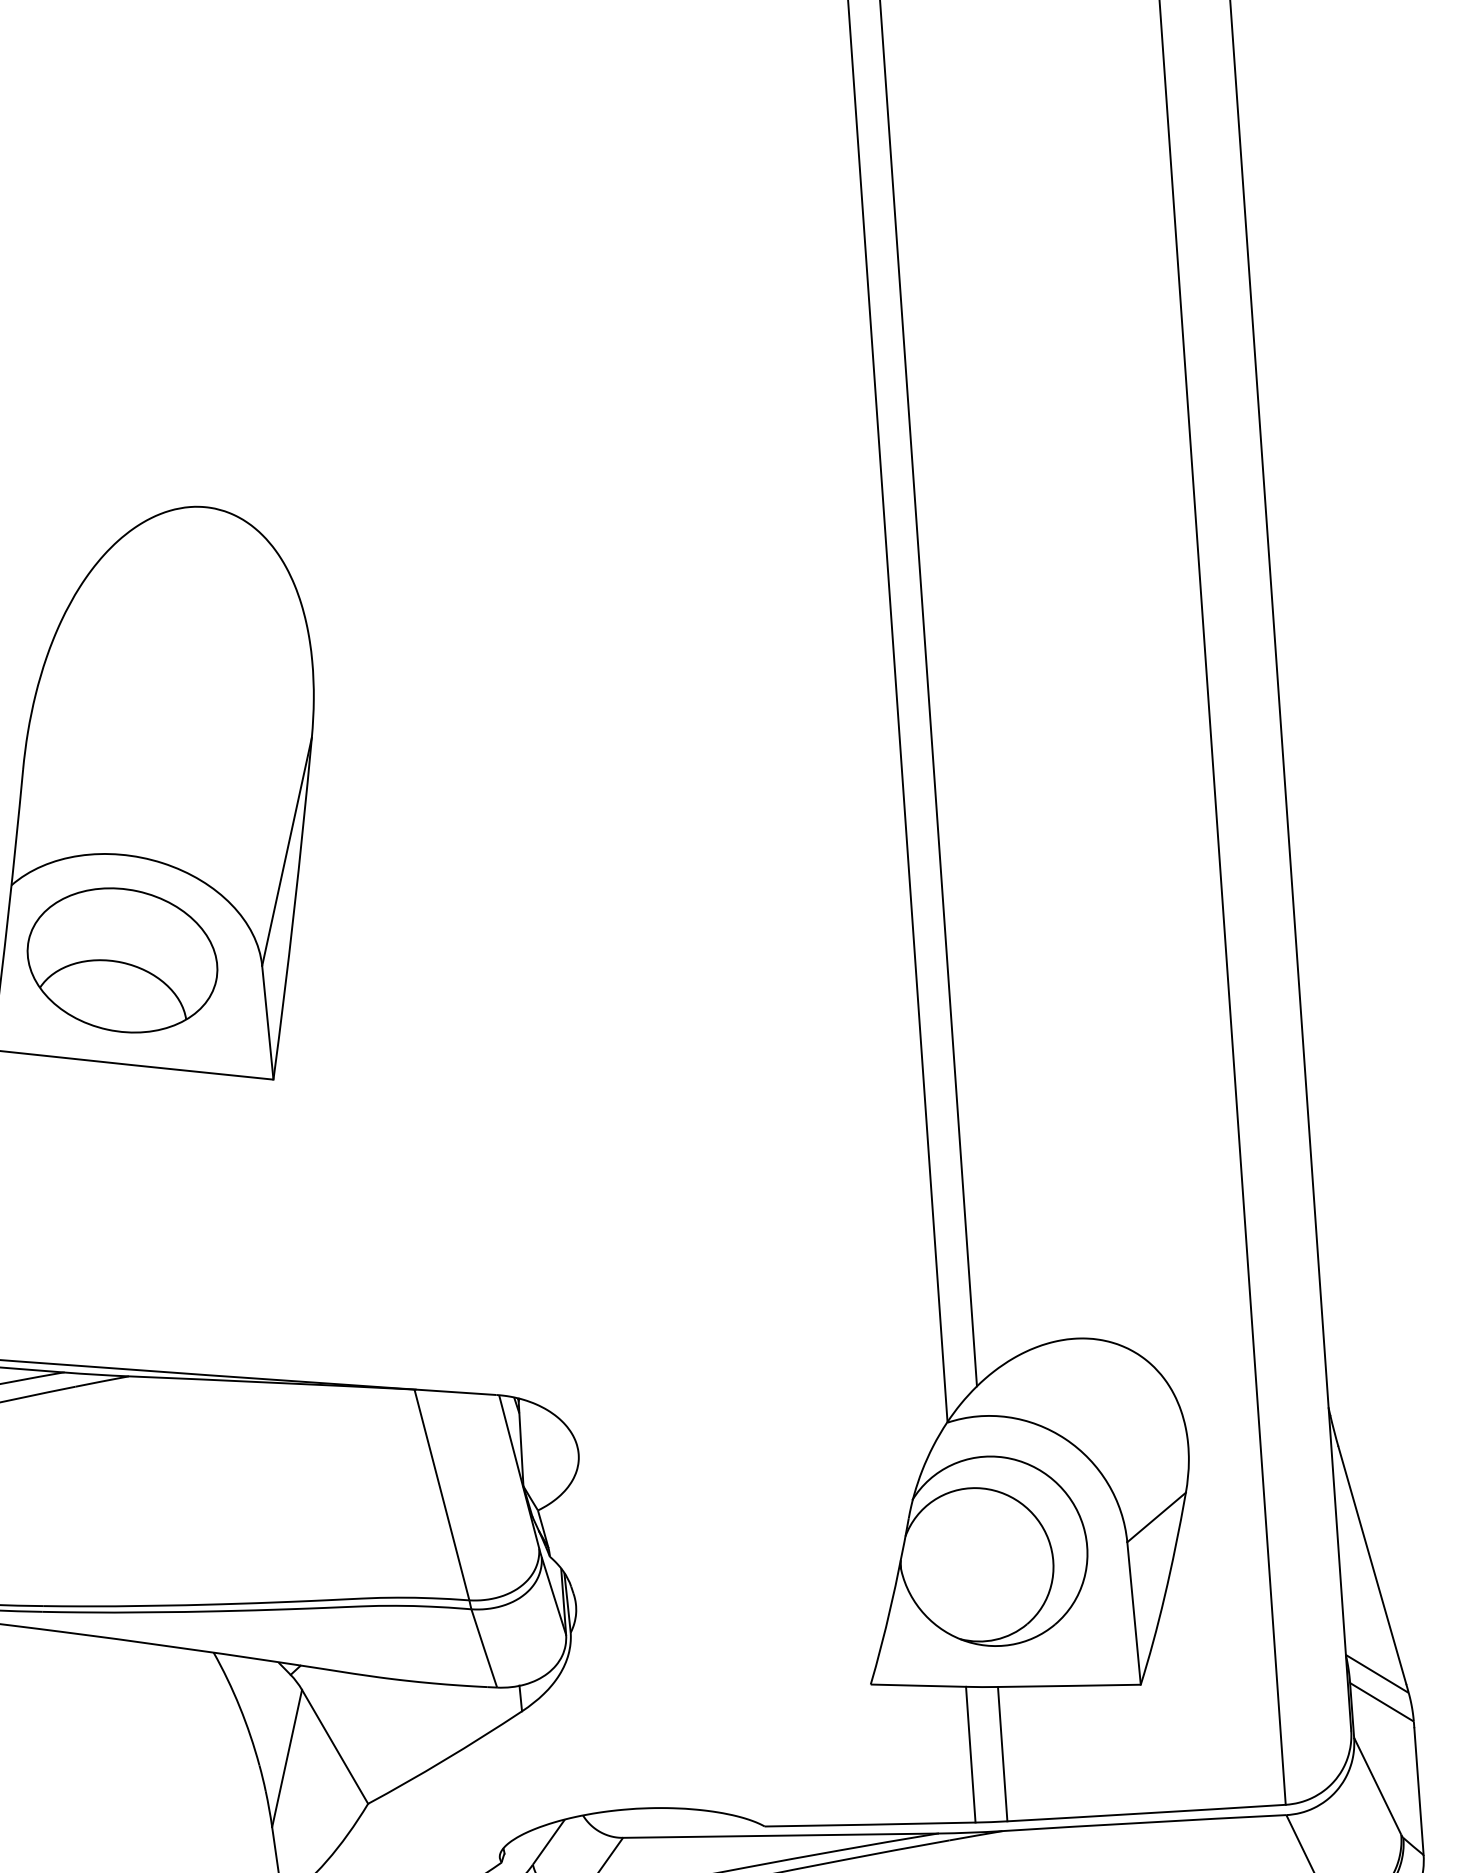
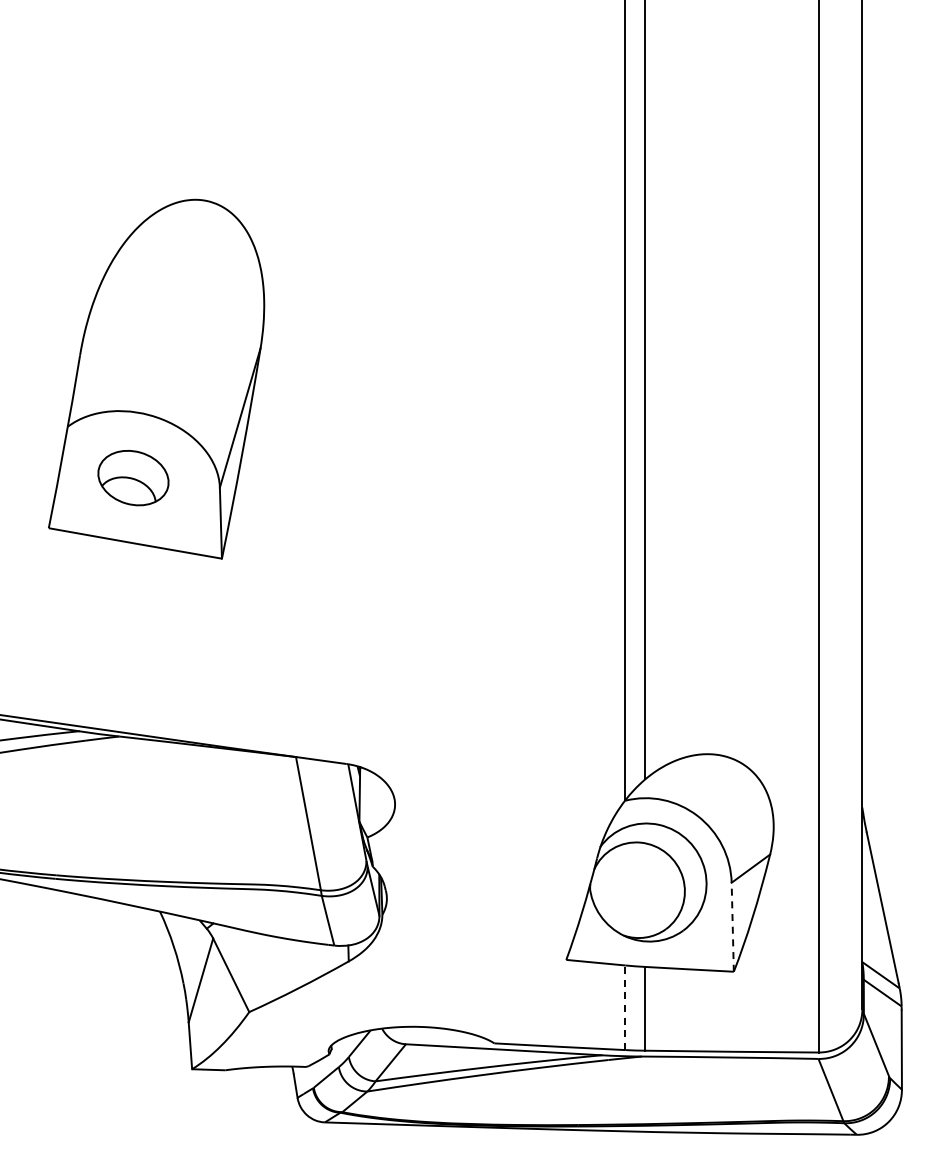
part: (122, 959) -> (133, 477), size x0.6
line: (1133, 1613) -> (732, 927), solid -> dashed
line: (971, 1754) -> (625, 1007), solid -> dashed

